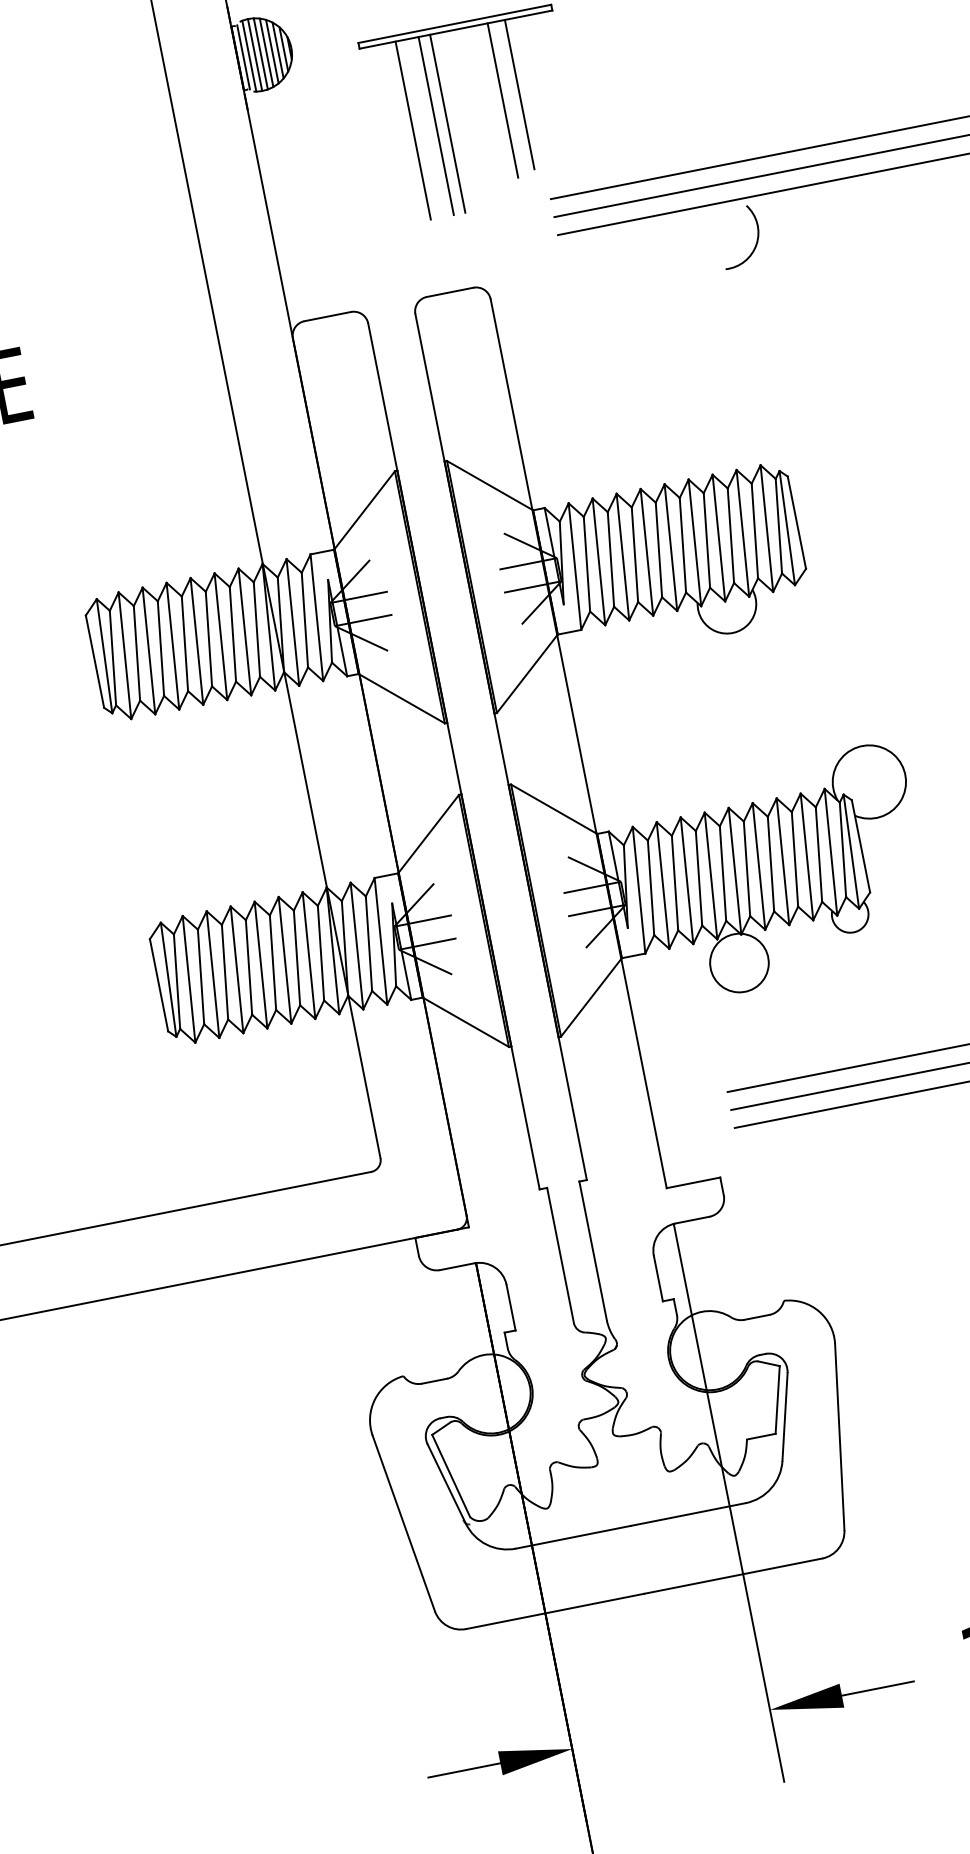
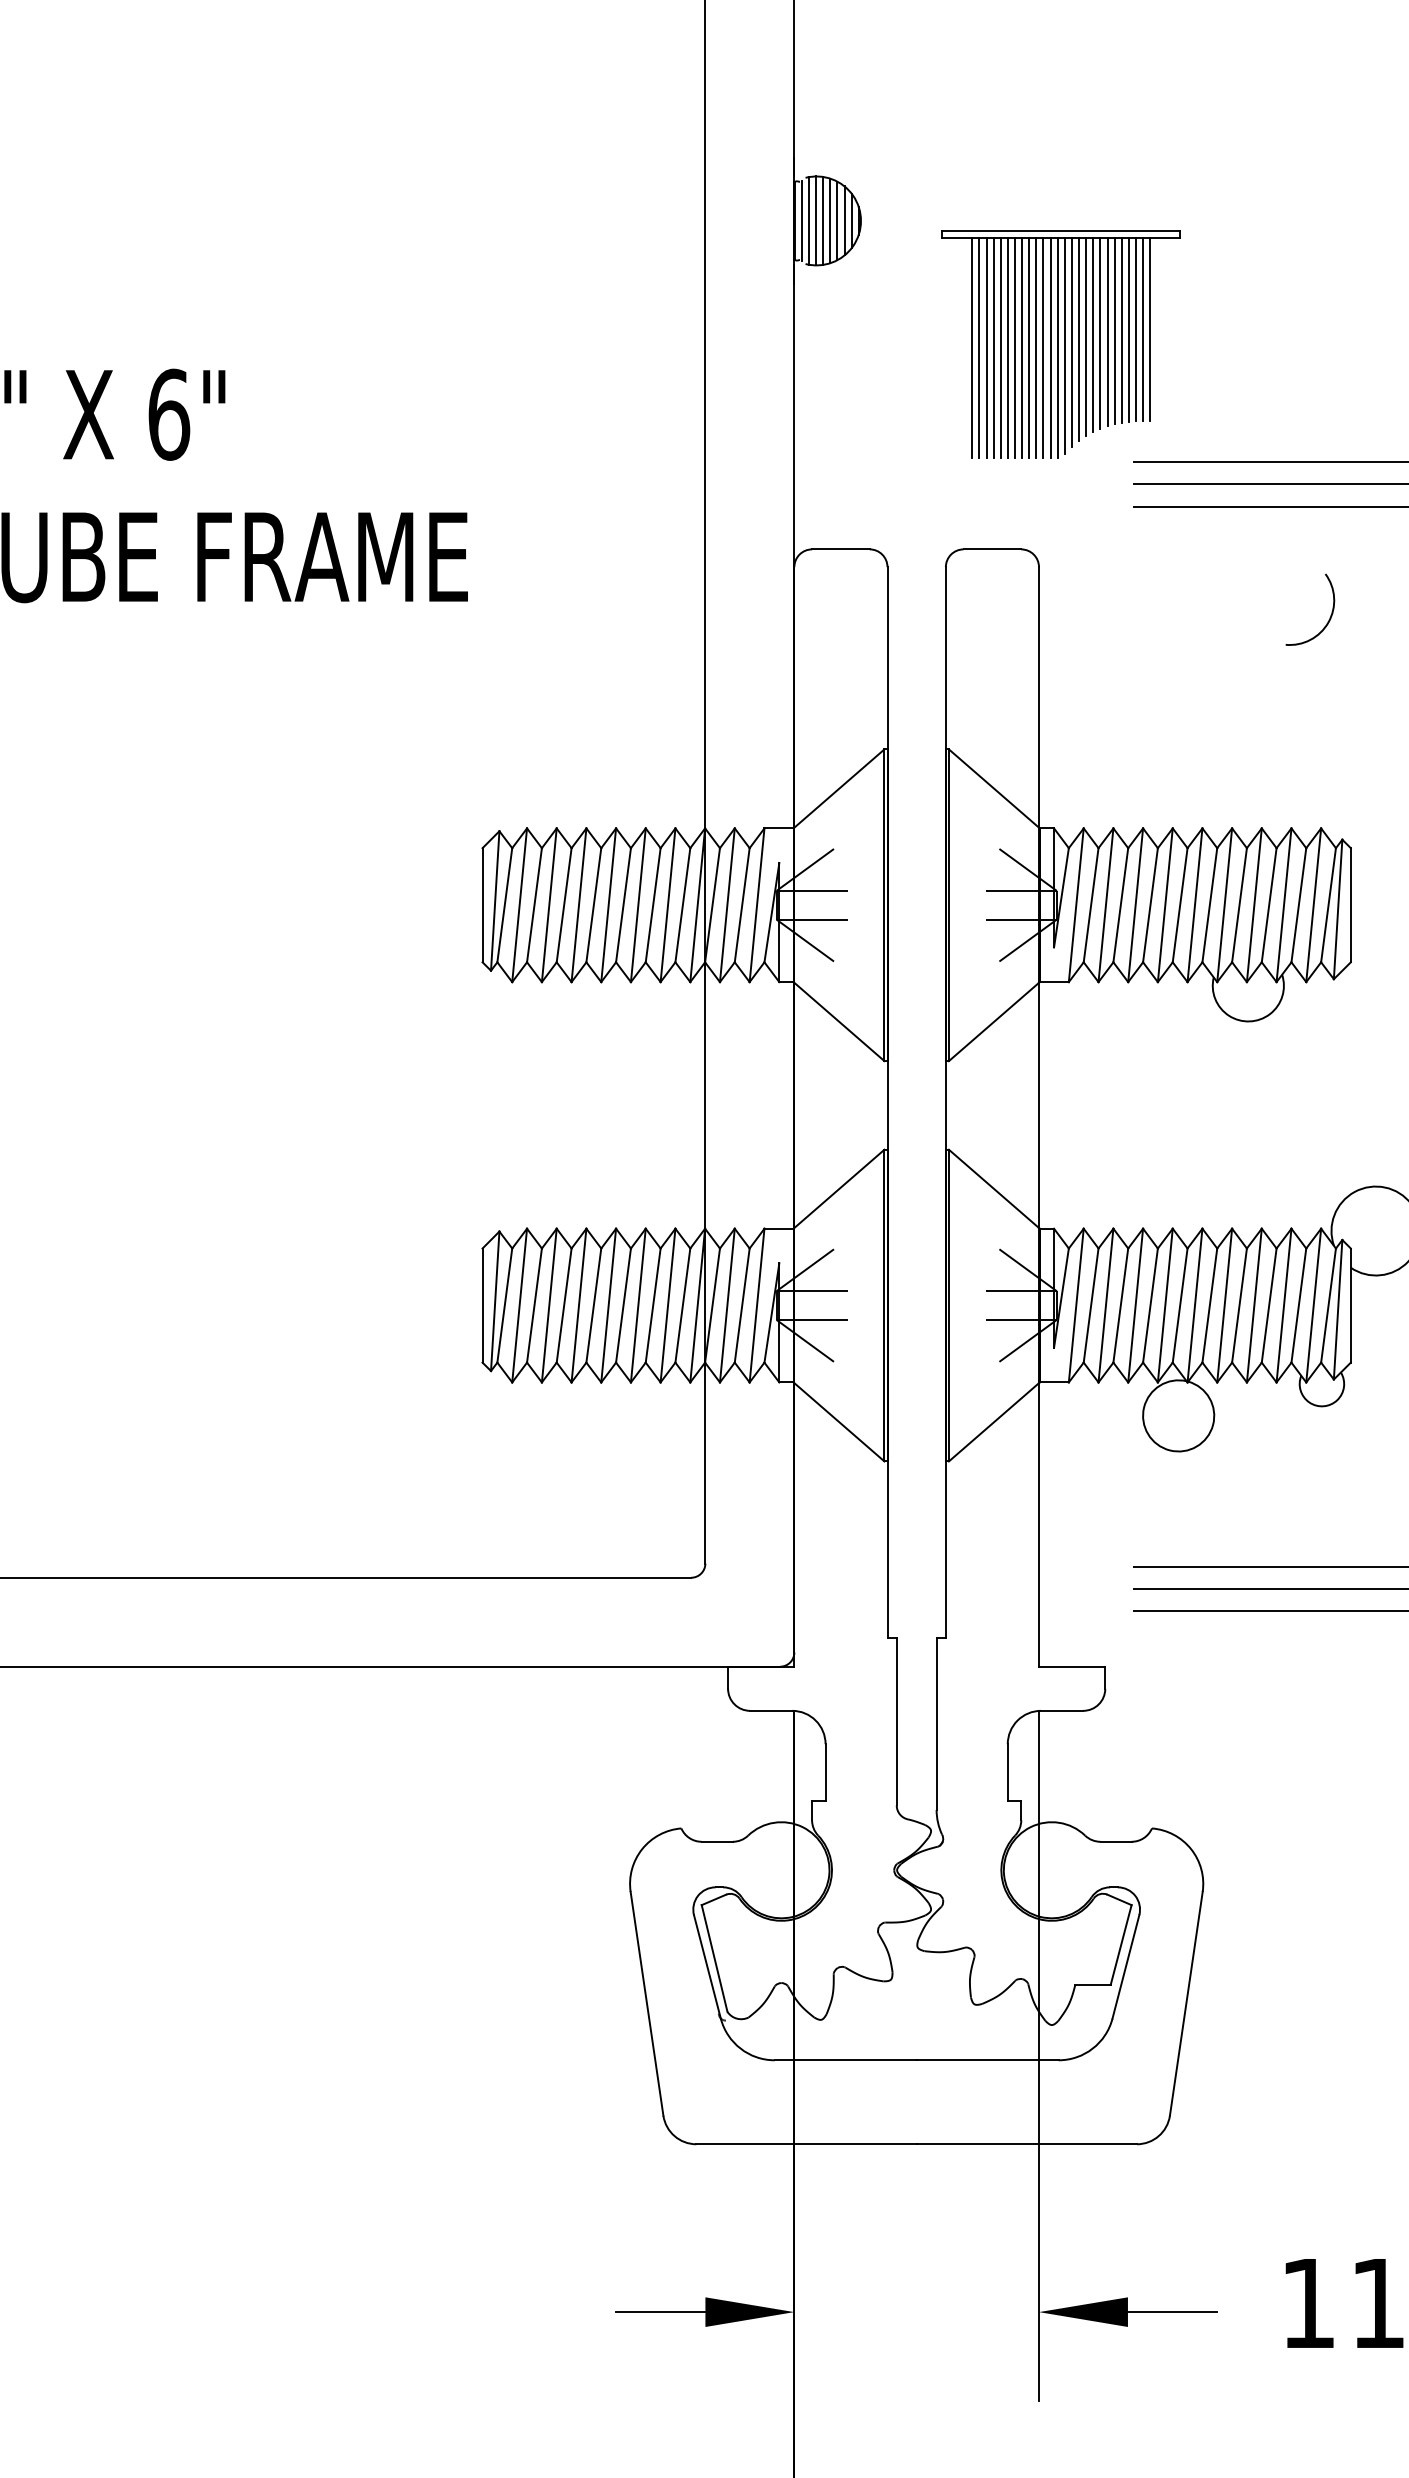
line: (542, 89) -> (1150, 329), added
line: (537, 90) -> (1143, 329), added
line: (530, 91) -> (1135, 329), added
line: (525, 92) -> (1128, 329), added
line: (514, 96) -> (1114, 331), added
line: (508, 98) -> (1107, 332), added
line: (497, 103) -> (1093, 335), added
line: (492, 106) -> (1086, 337), added
line: (487, 108) -> (1079, 339), added
line: (481, 112) -> (1071, 342), added
line: (475, 116) -> (1064, 346), added
line: (470, 119) -> (1057, 348), added
line: (464, 120) -> (1050, 348), added
line: (459, 121) -> (1043, 348), added
line: (453, 122) -> (1036, 348), added
line: (442, 125) -> (1022, 348), added
line: (430, 127) -> (1007, 348), added
line: (424, 128) -> (1000, 348), added
line: (418, 129) -> (993, 348), added
line: (407, 132) -> (979, 348), added
line: (401, 133) -> (972, 348), added
arc: (756, 240) -> (1329, 617), moved

